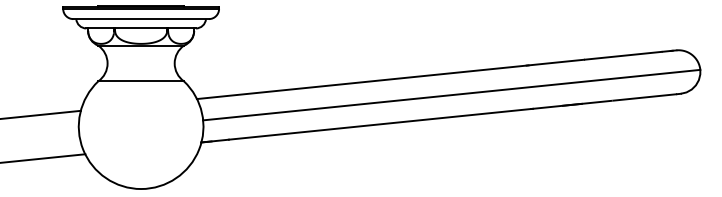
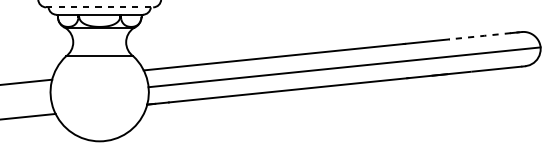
line: (141, 19) -> (99, 7), solid -> dashed
line: (622, 55) -> (479, 36), solid -> dashed

